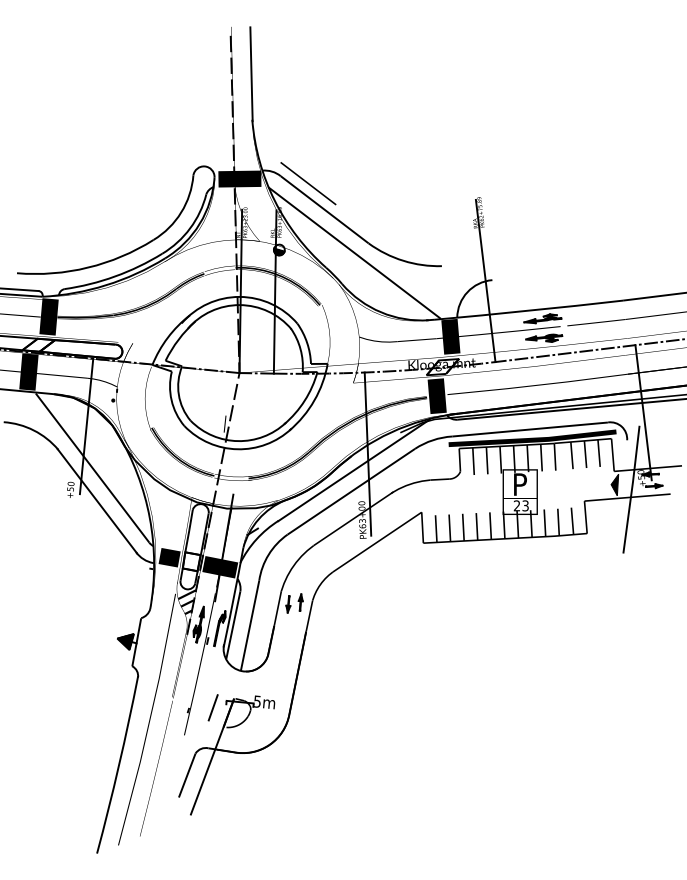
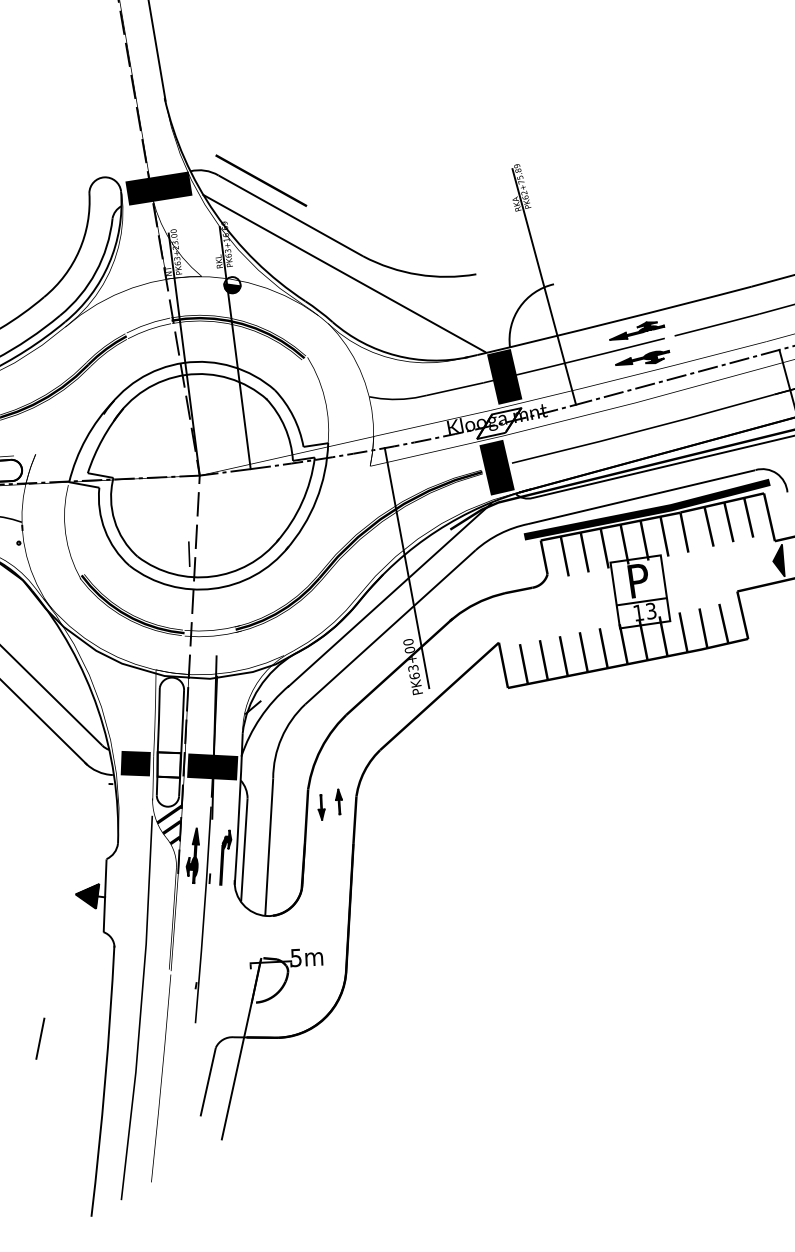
text: (516, 505) -> (637, 612), 23 -> 13
line: (212, 707) -> (39, 1038), moved

